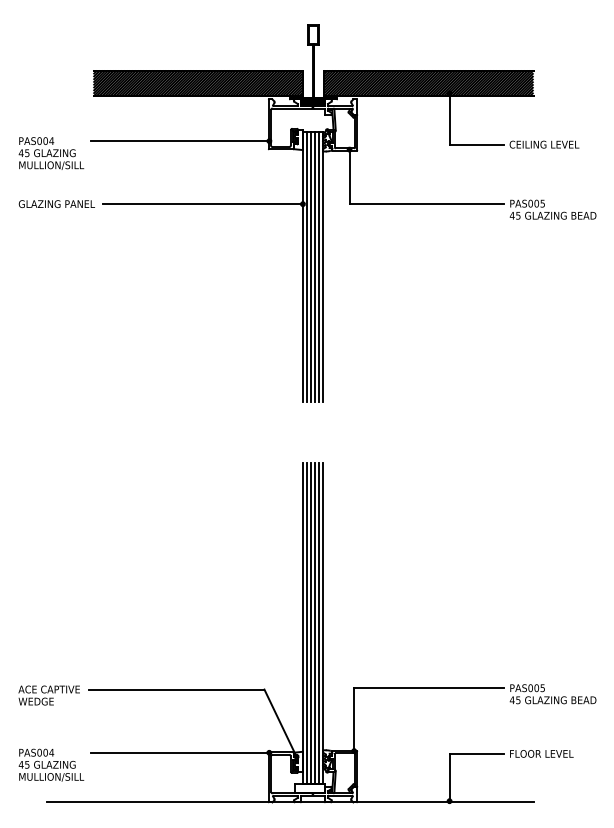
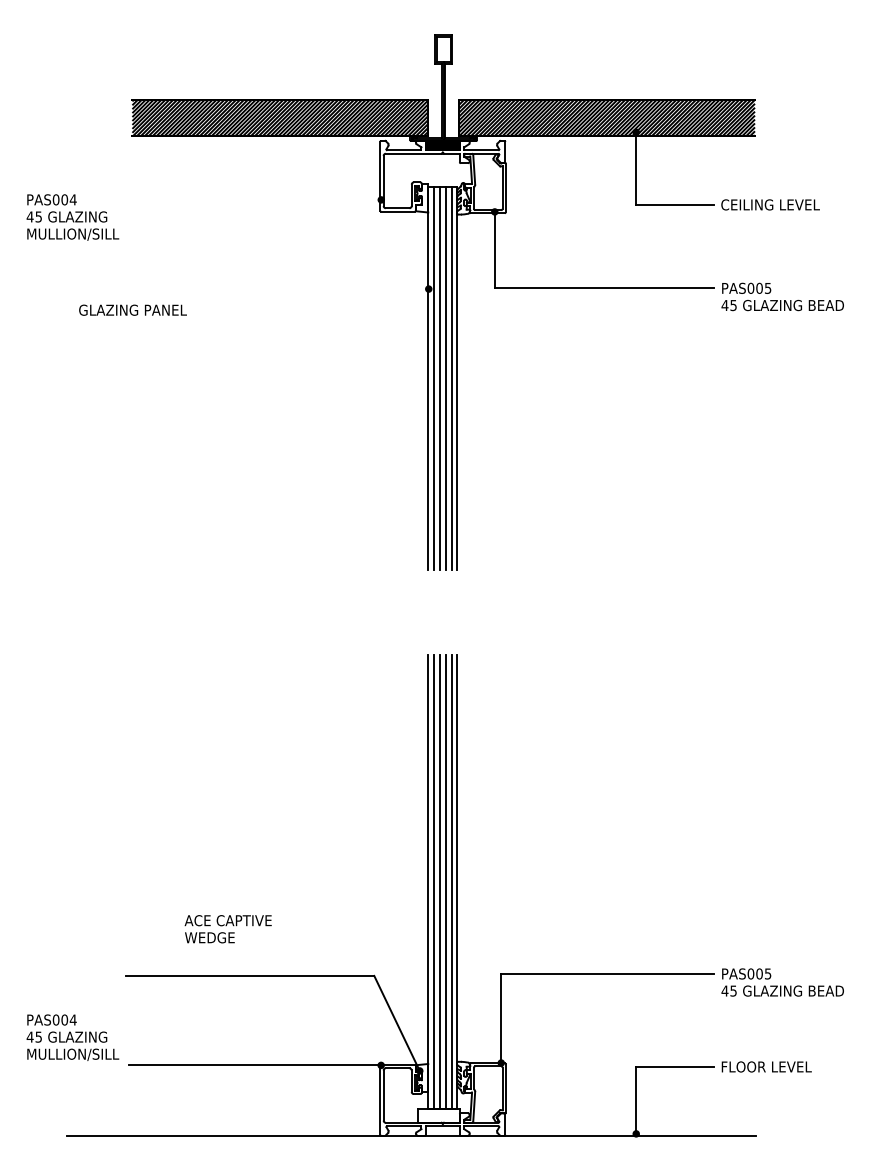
line: (179, 141) -> (254, 200), removed
text: (56, 203) -> (132, 309), moved
line: (202, 204) -> (286, 289), removed
text: (48, 695) -> (227, 929), moved
text: (51, 764) -> (72, 1036), moved

